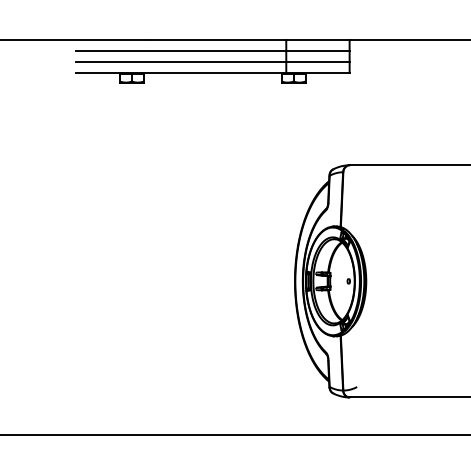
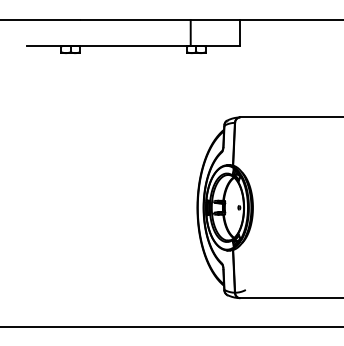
line: (212, 50) -> (133, 28), removed
line: (212, 61) -> (133, 36), removed

